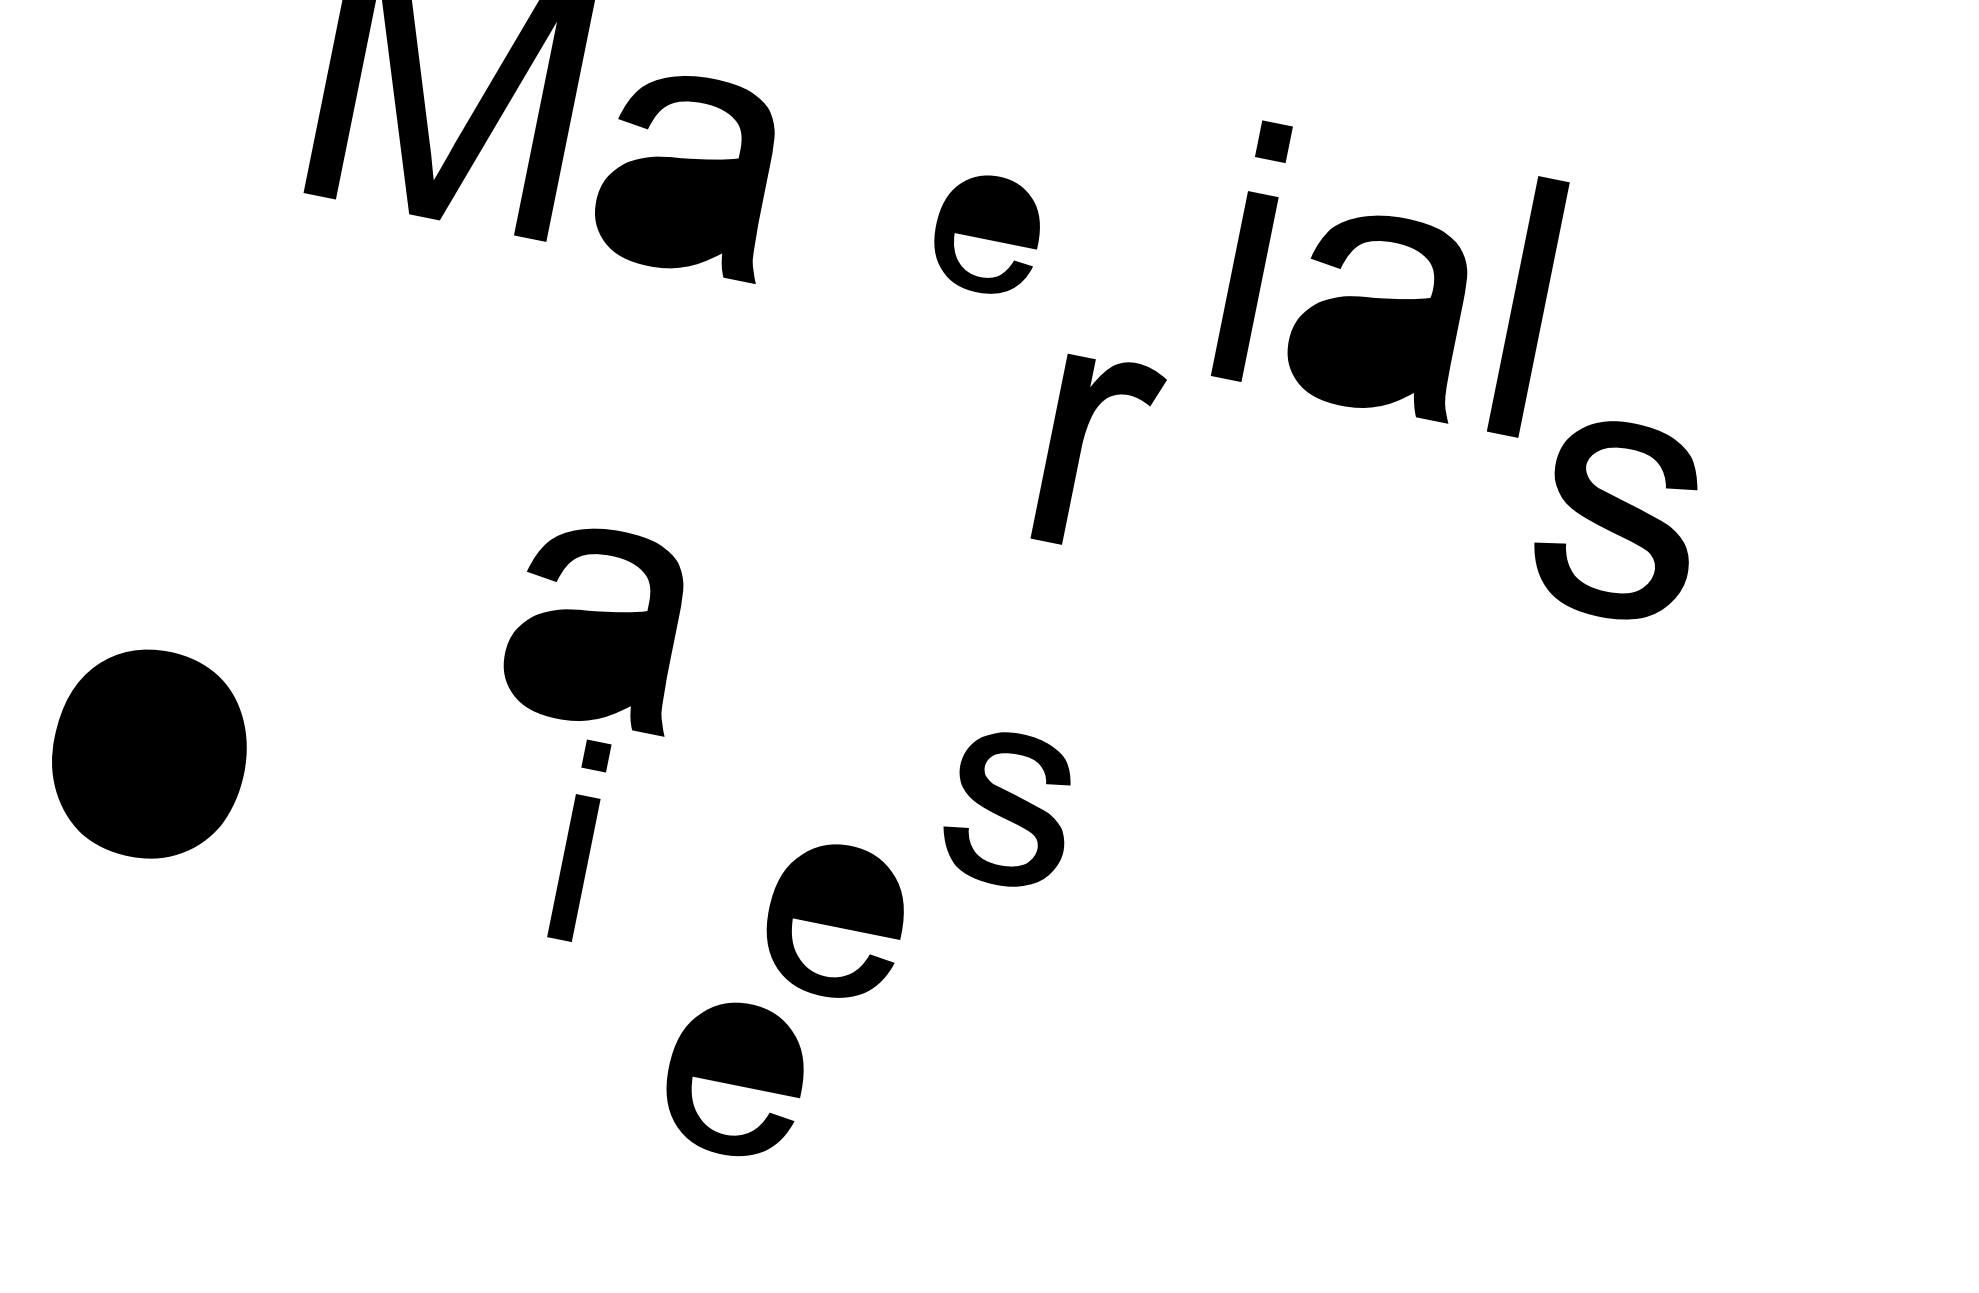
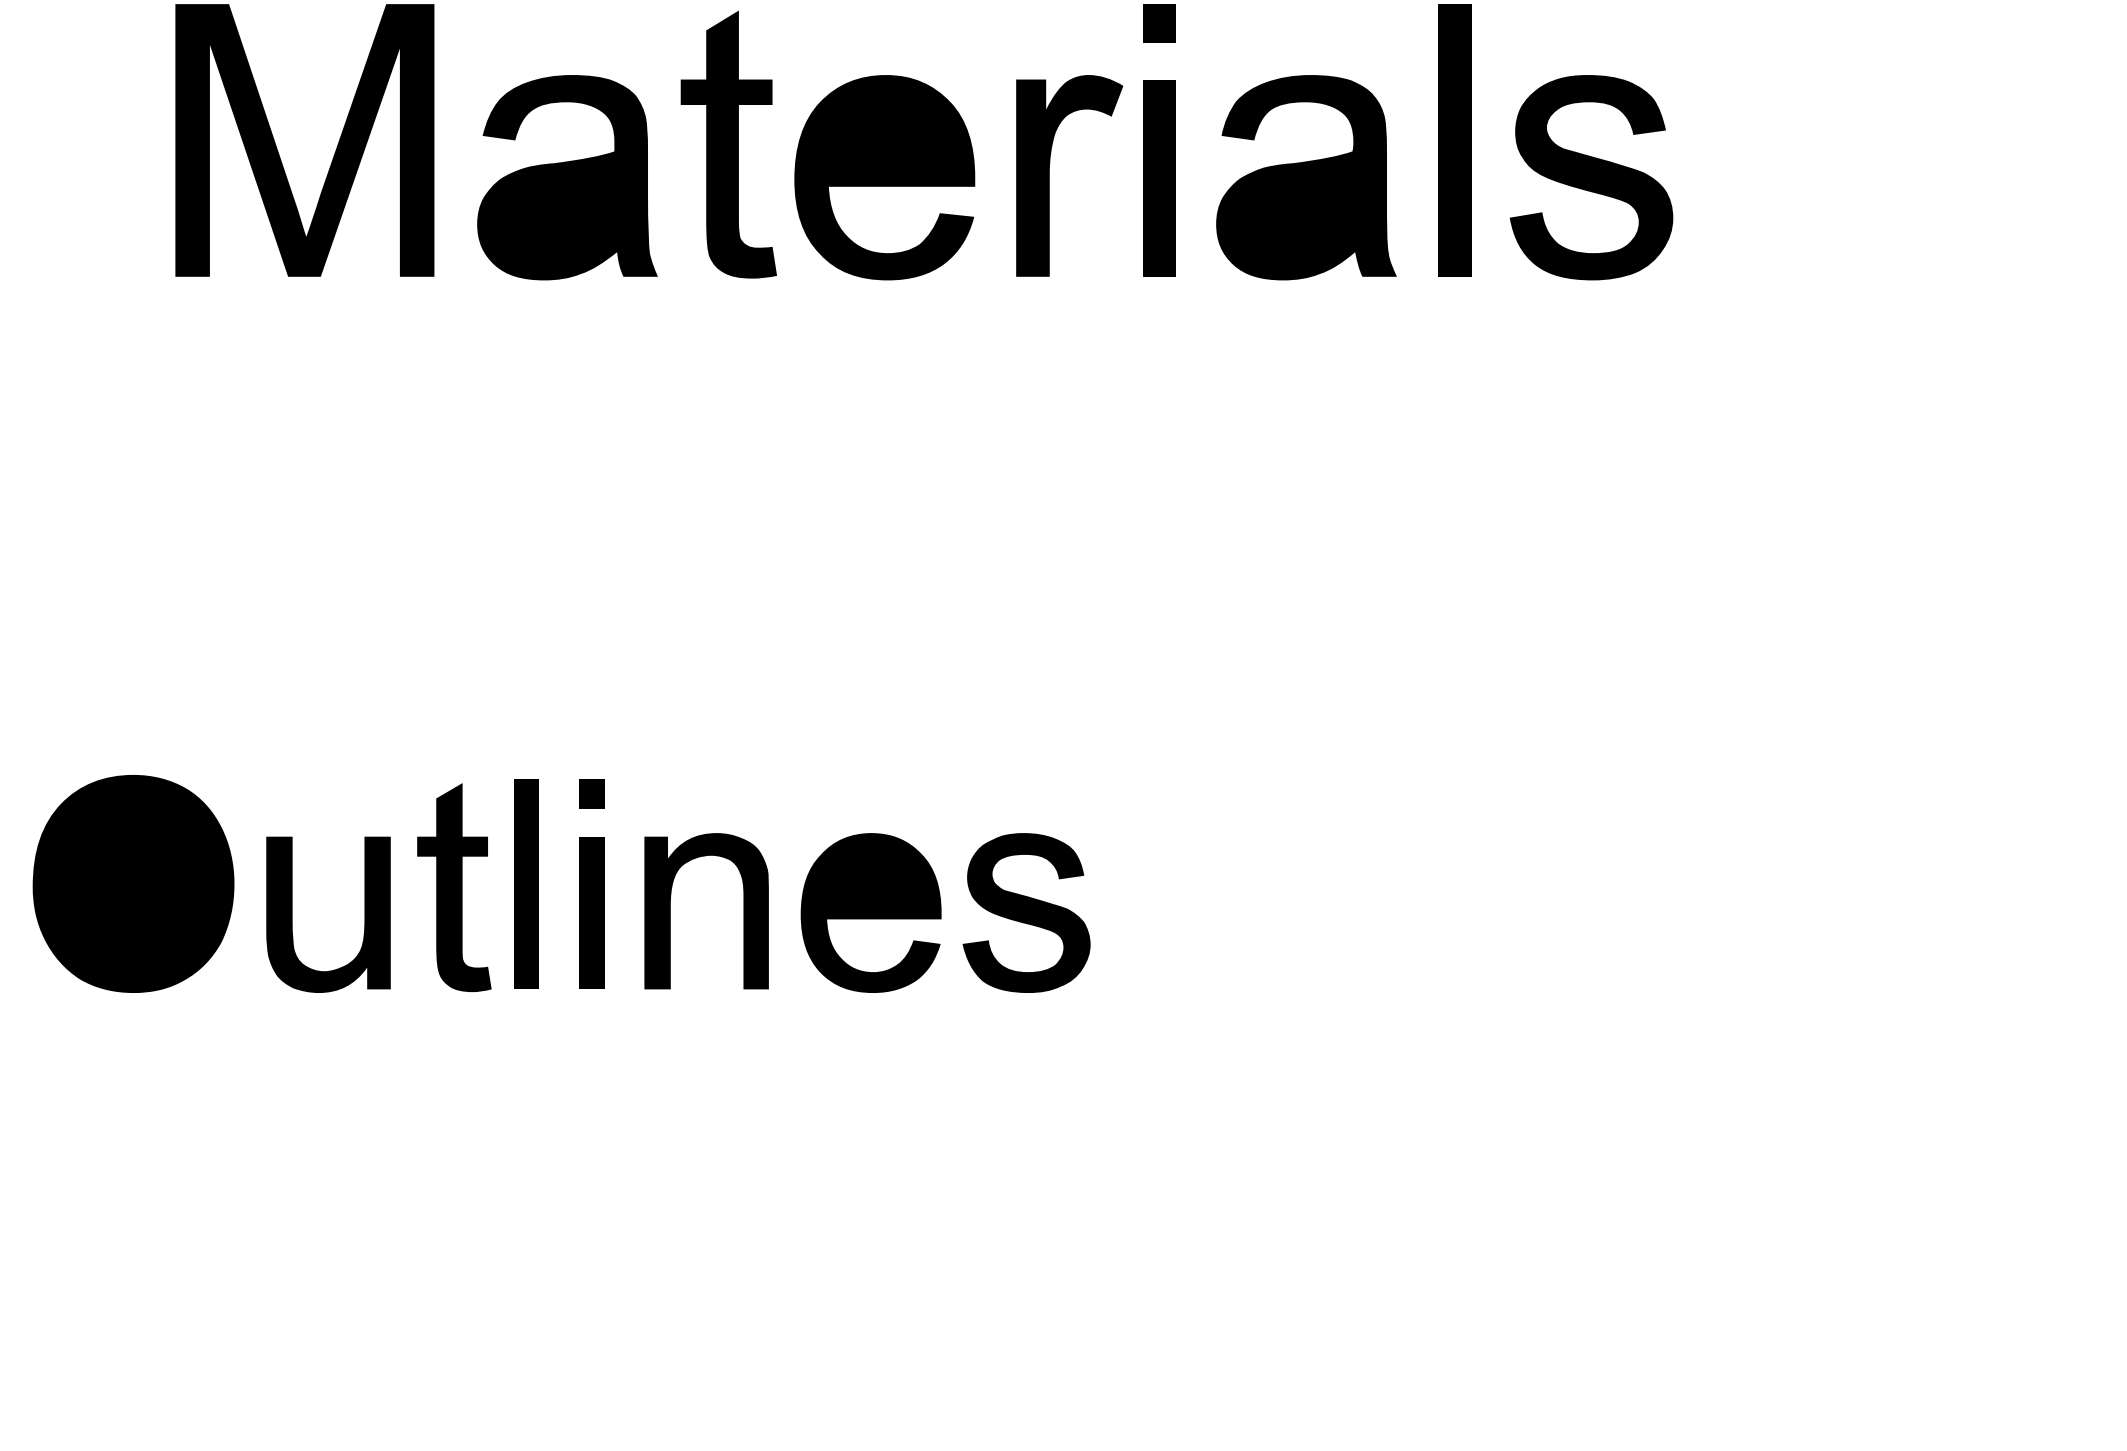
fill: (846, 173) -> (728, 144), added
part: (986, 233) -> (884, 177), size x1.67
part: (1080, 449) -> (1049, 175), moved
part: (1618, 520) -> (1591, 177), moved
part: (598, 626) -> (567, 660), removed
part: (1009, 809) -> (1026, 912), moved
fill: (449, 818) -> (454, 887), added
fill: (326, 819) -> (328, 914), added
fill: (517, 827) -> (525, 883), added
part: (647, 881) -> (670, 911), added
part: (734, 1078) -> (800, 1095), removed

